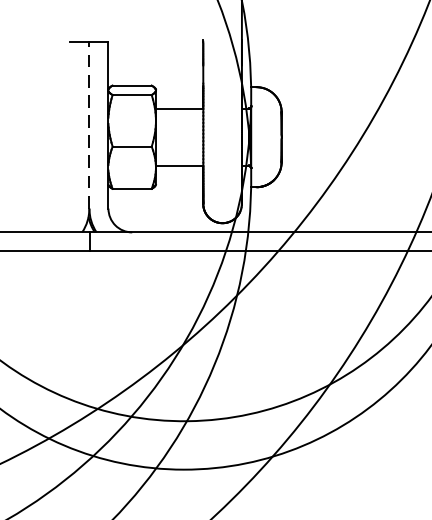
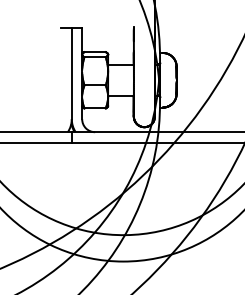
line: (88, 124) -> (71, 73), dashed -> solid

